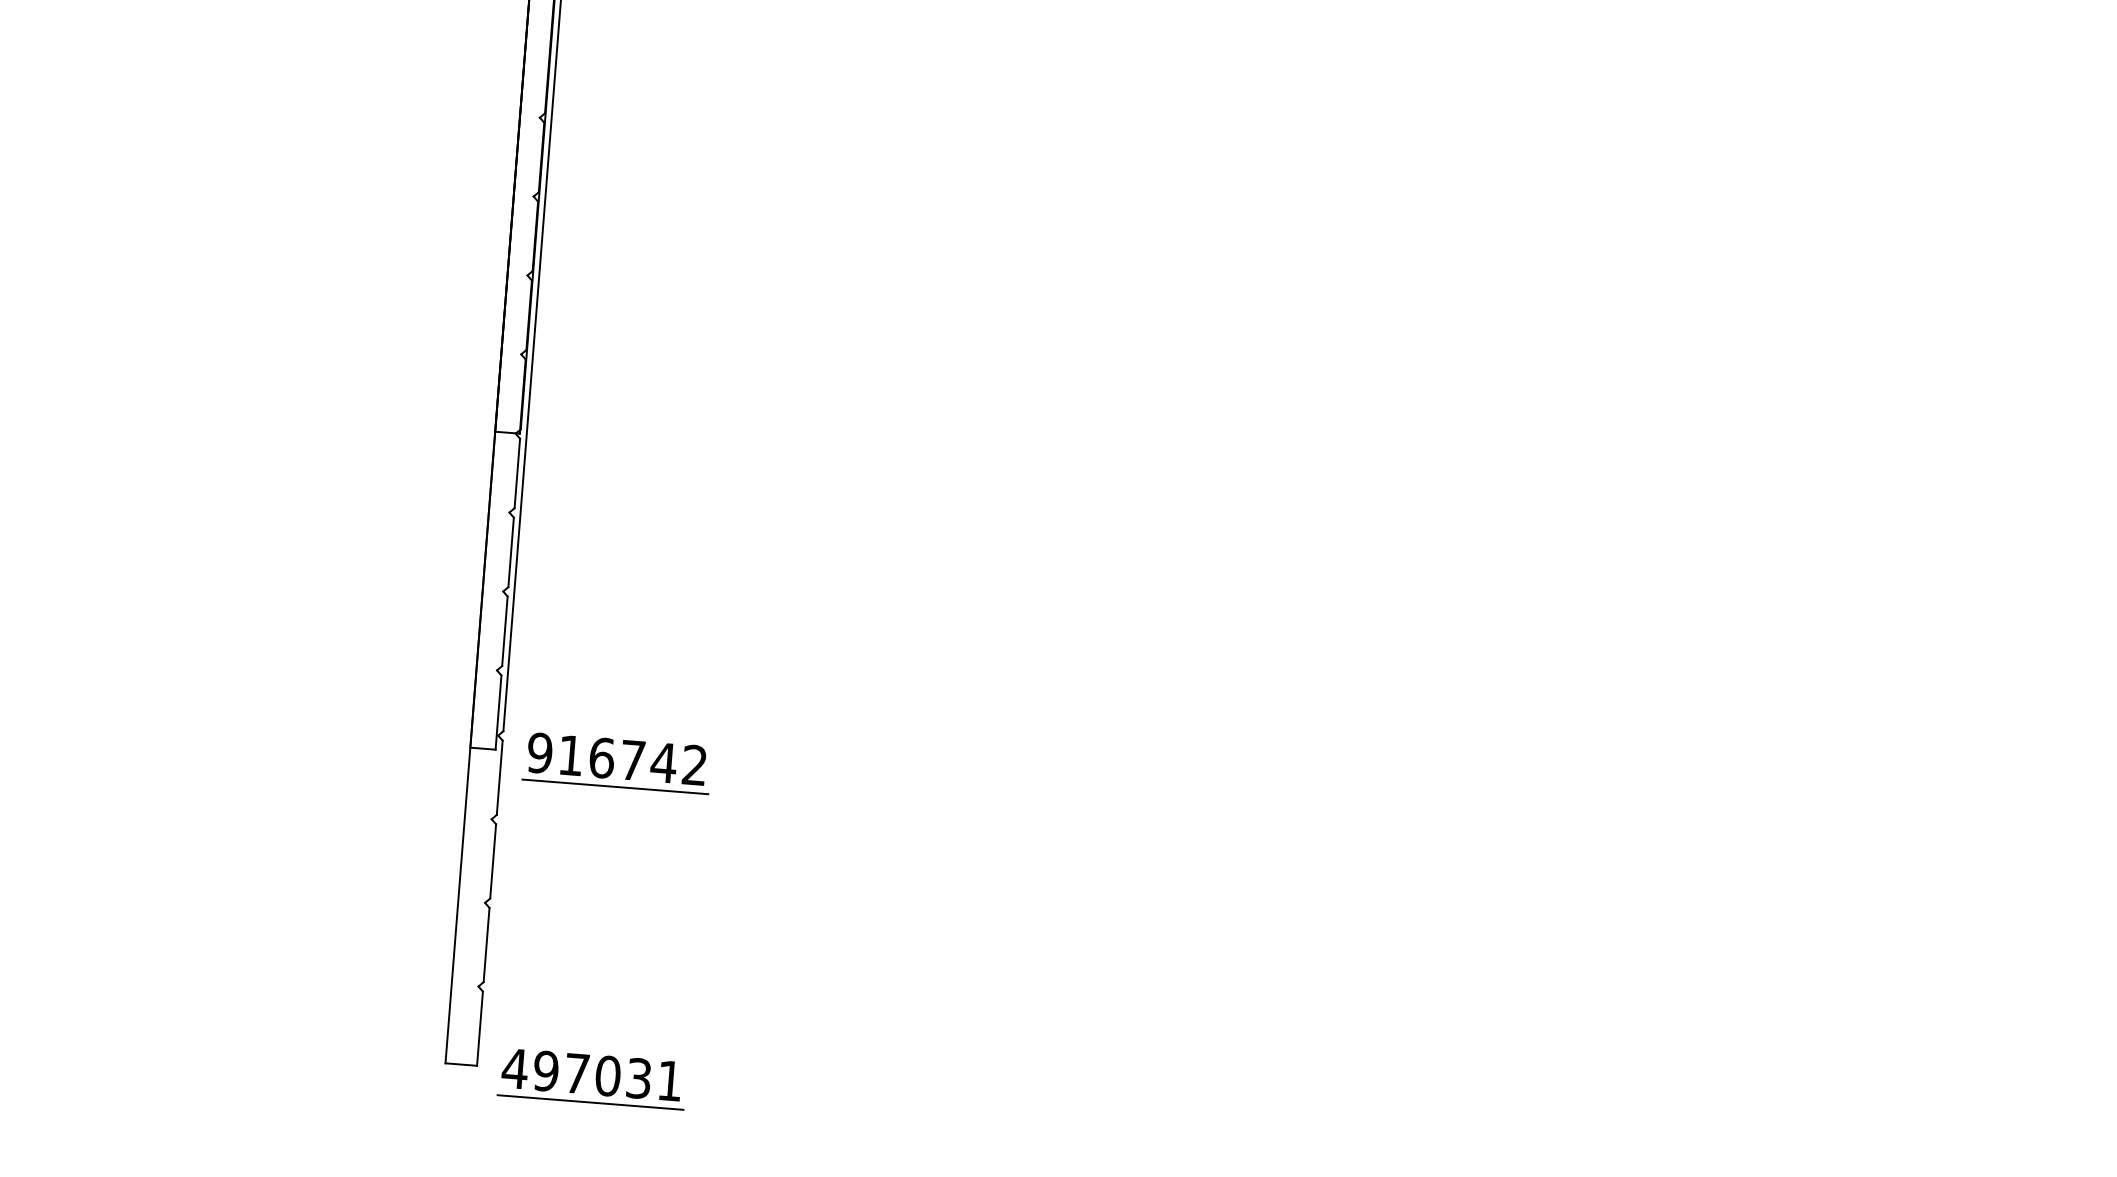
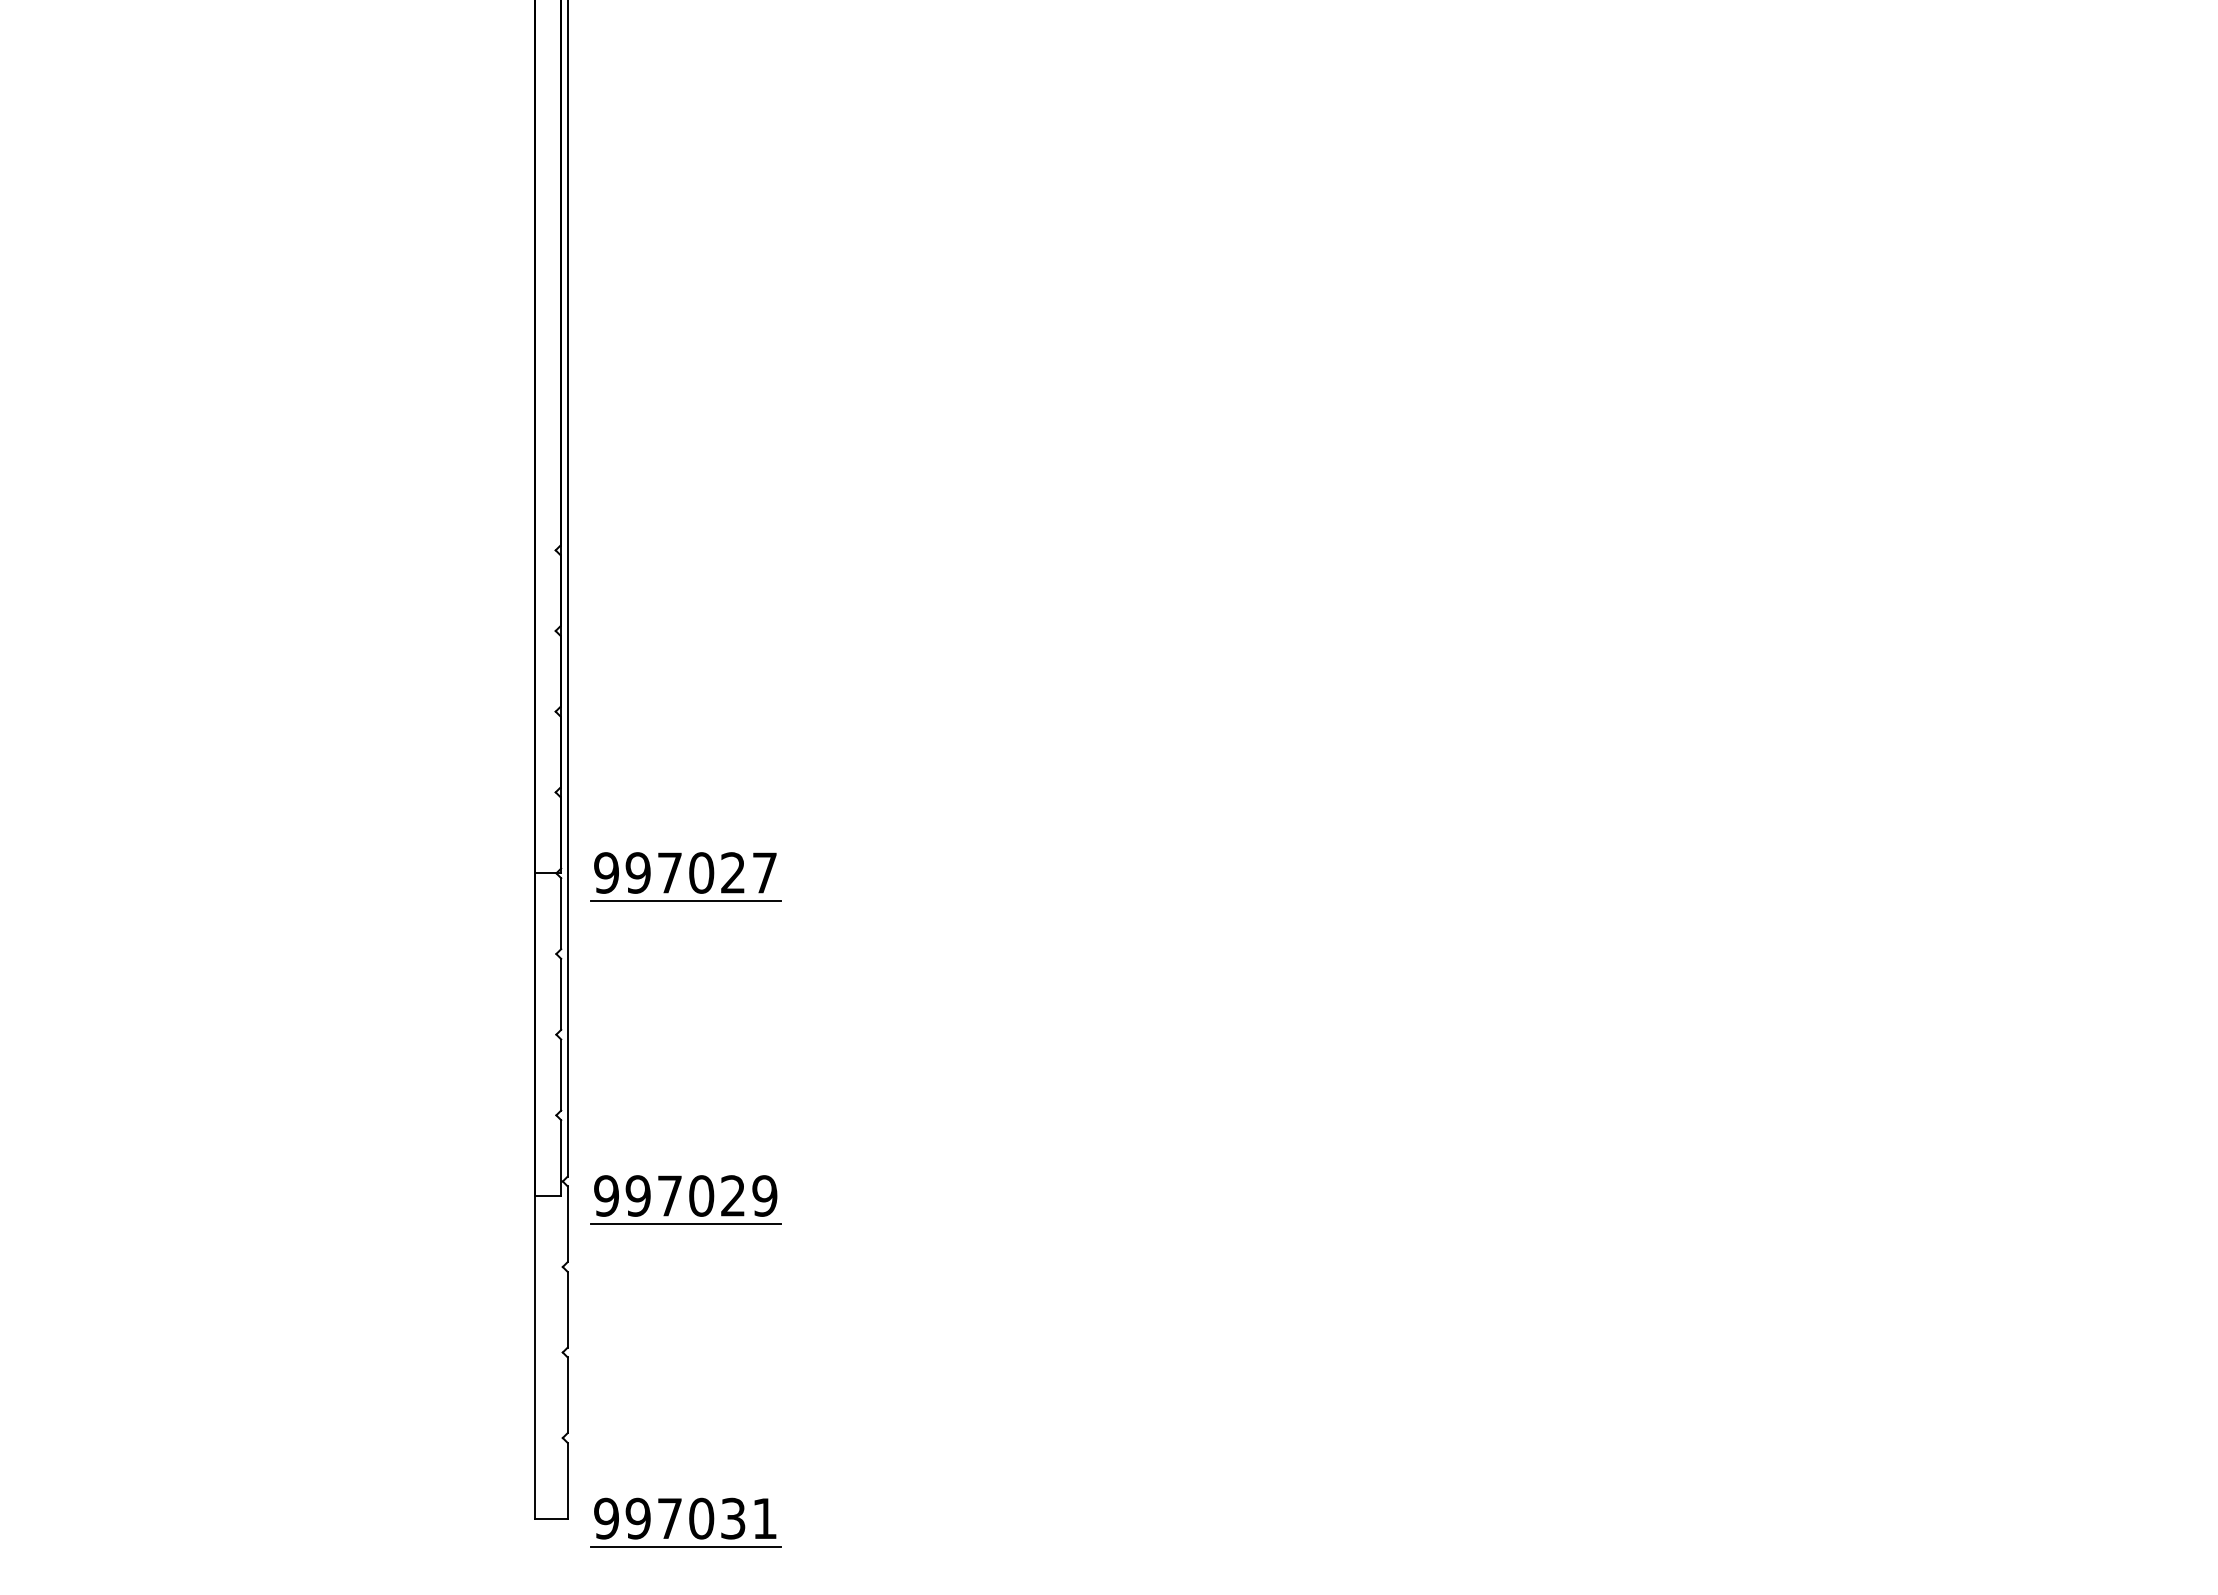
part: (641, 446) -> (685, 876), added
text: (632, 759) -> (701, 1195), 916742 -> 997029
text: (515, 1068) -> (606, 1518), 497031 -> 997031

